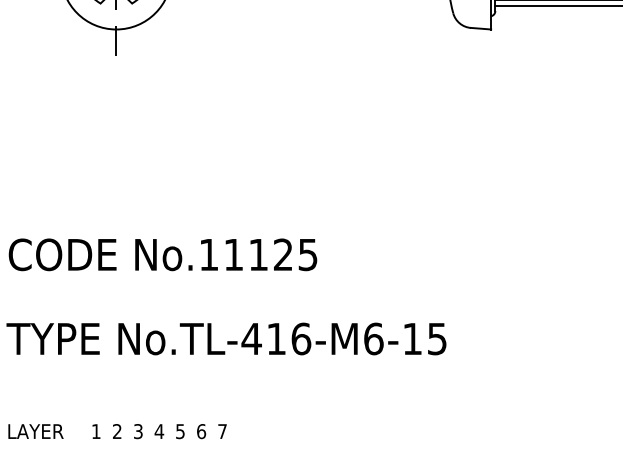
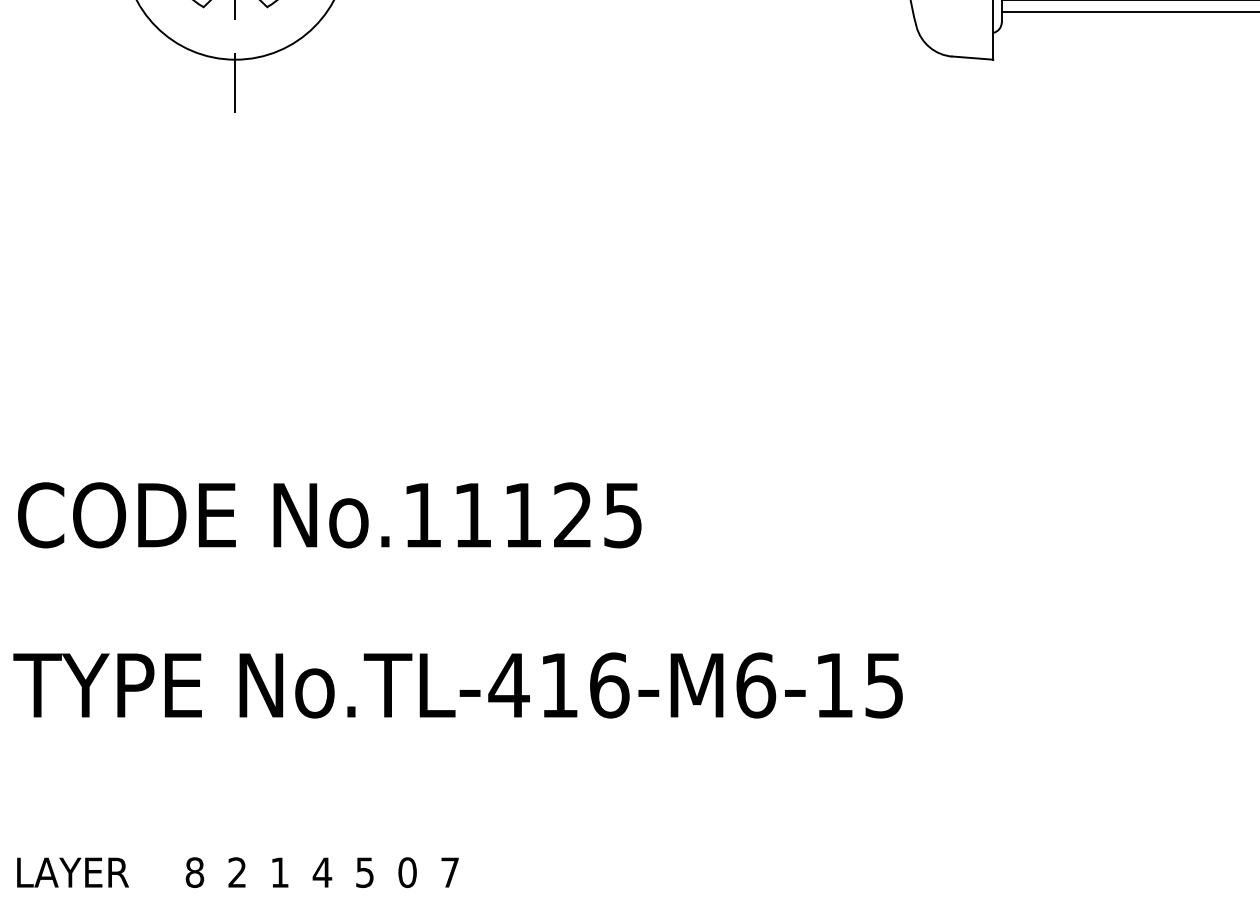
text: (95, 431) -> (193, 872), 1 -> 8
text: (138, 431) -> (280, 872), 3 -> 1
text: (201, 431) -> (407, 872), 6 -> 0

